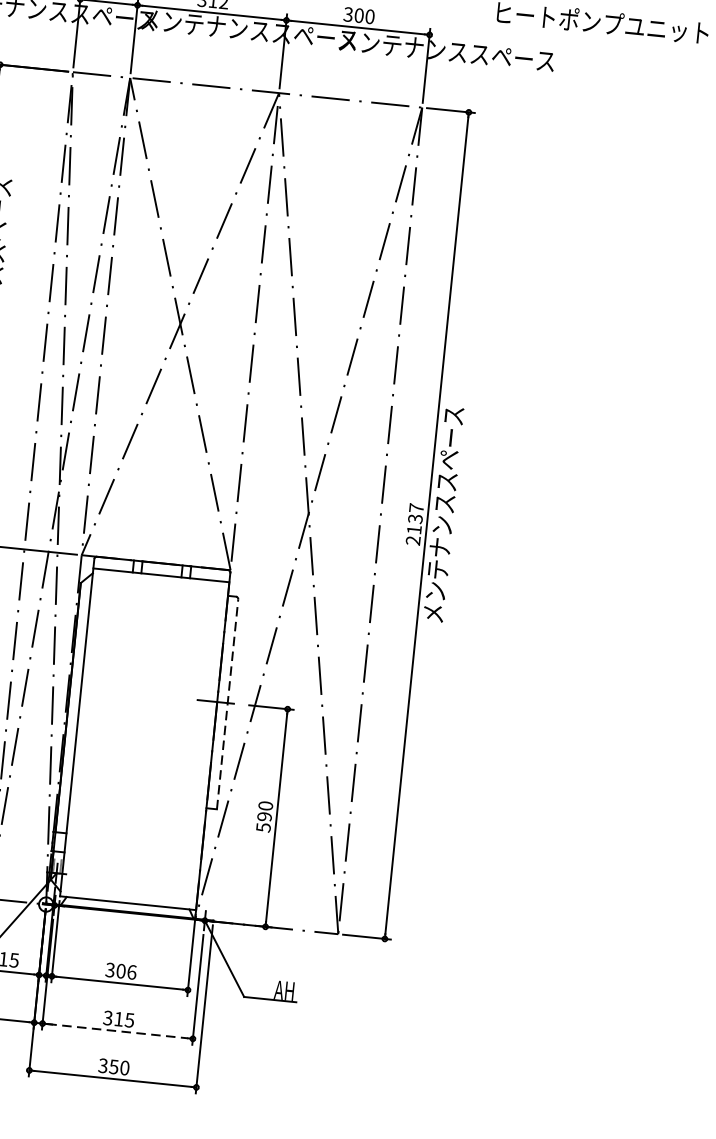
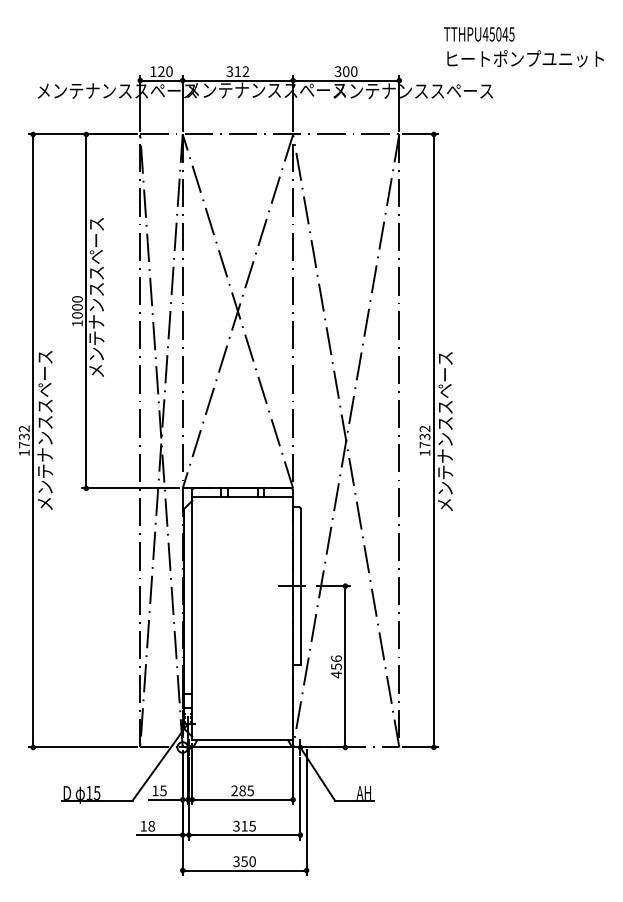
text: (414, 523) -> (424, 440), 2137 -> 1732
line: (227, 703) -> (300, 586), dashed -> solid
text: (264, 816) -> (336, 666), 590 -> 456
text: (120, 970) -> (242, 790), 306 -> 285
line: (118, 1031) -> (245, 835), dashed -> solid

